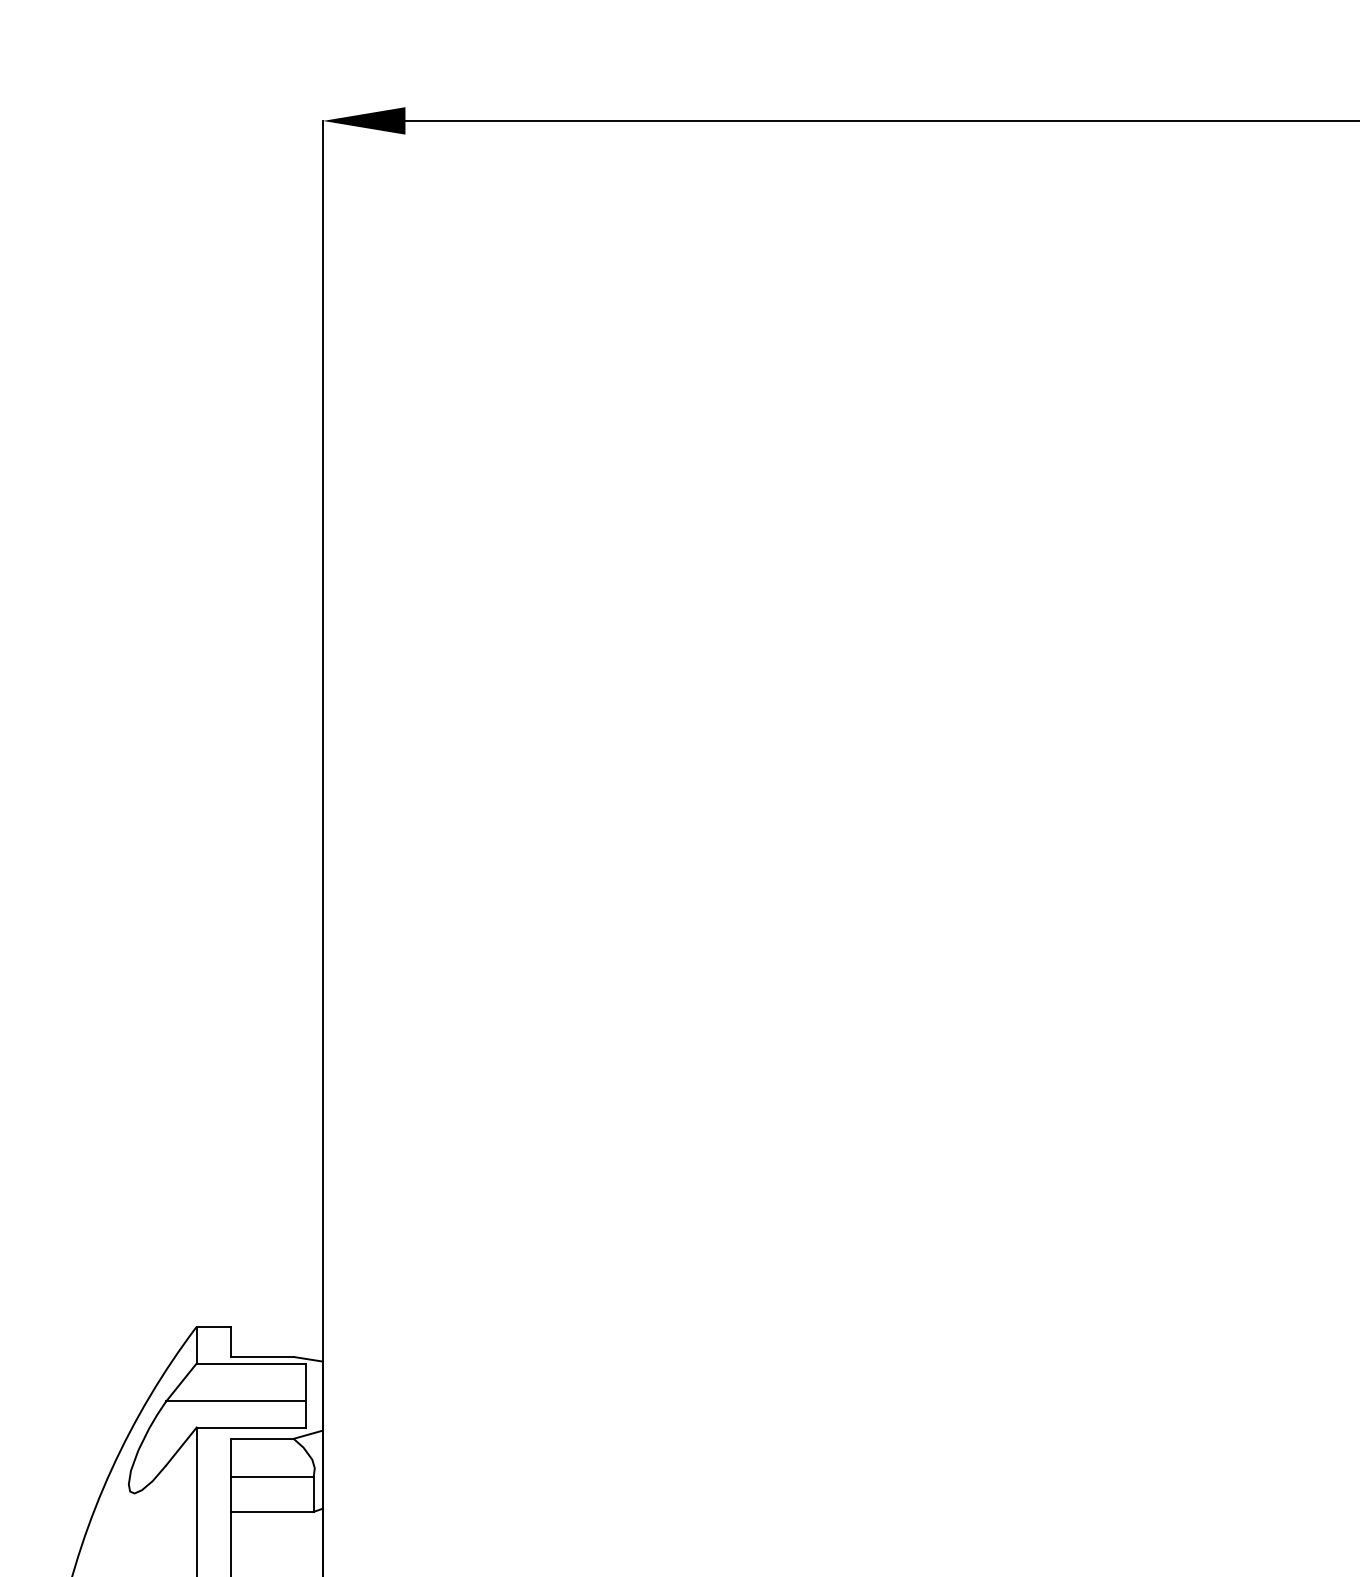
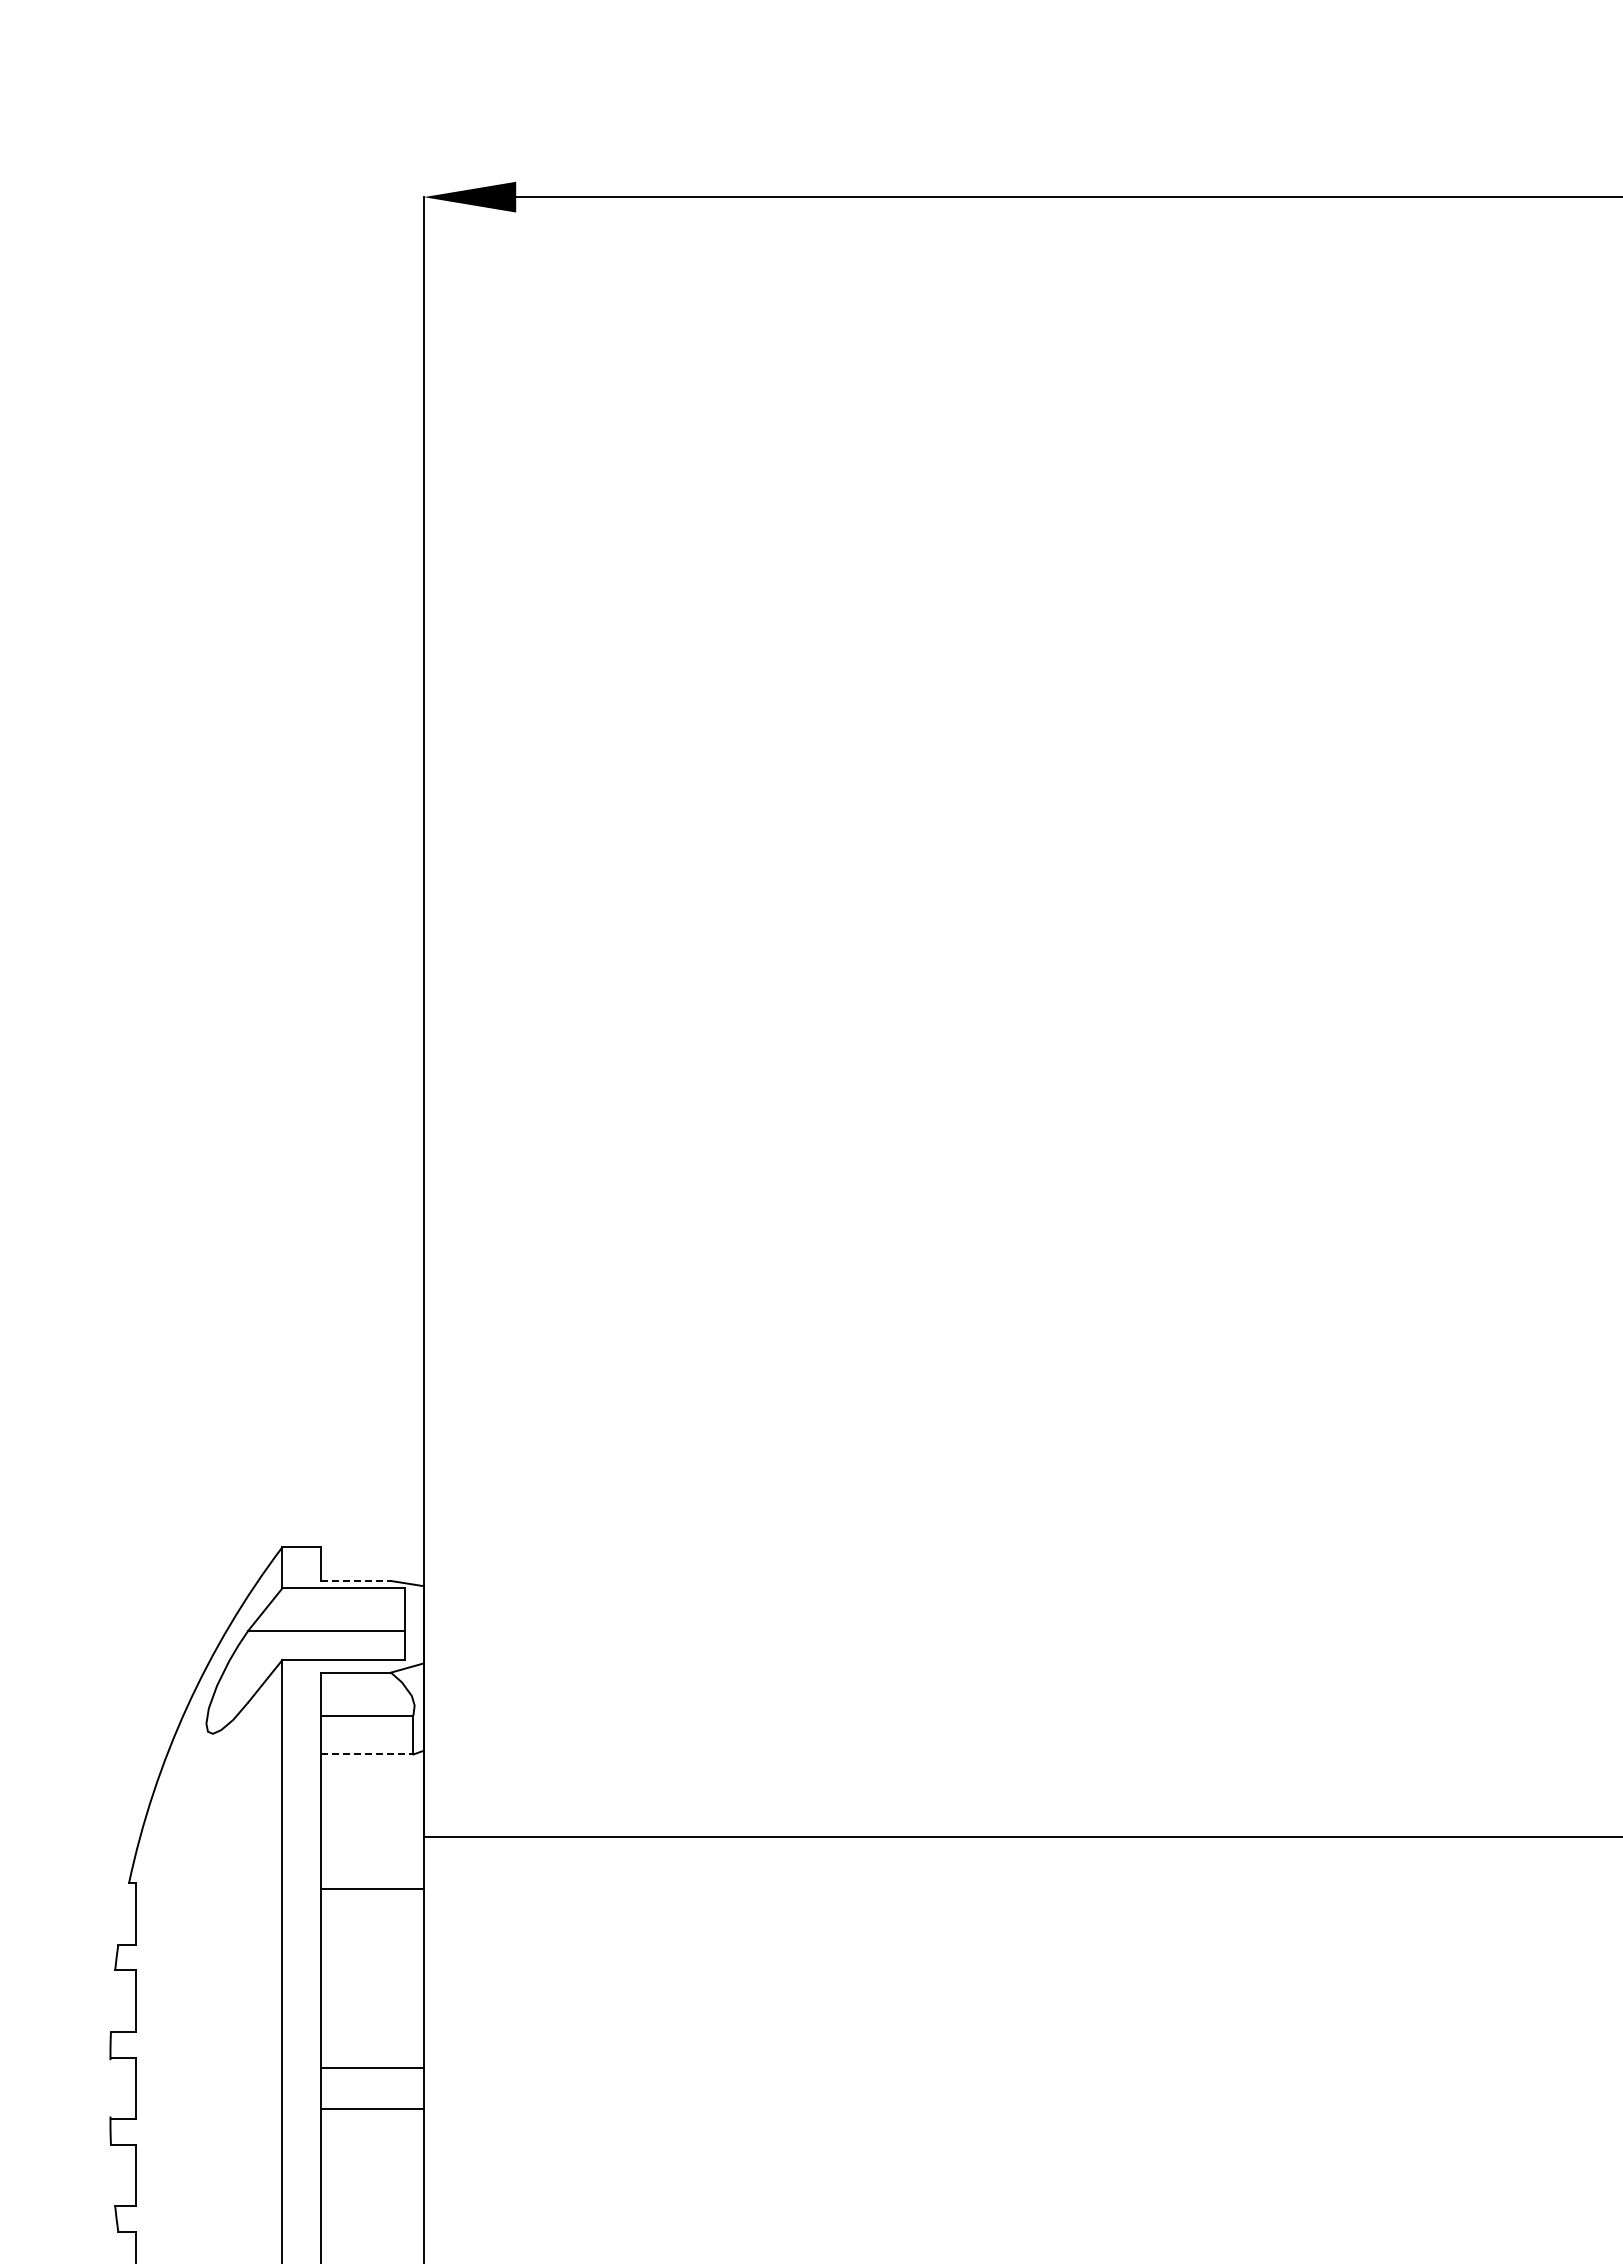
line: (262, 1356) -> (356, 1580), solid -> dashed
line: (272, 1511) -> (367, 1754), solid -> dashed

